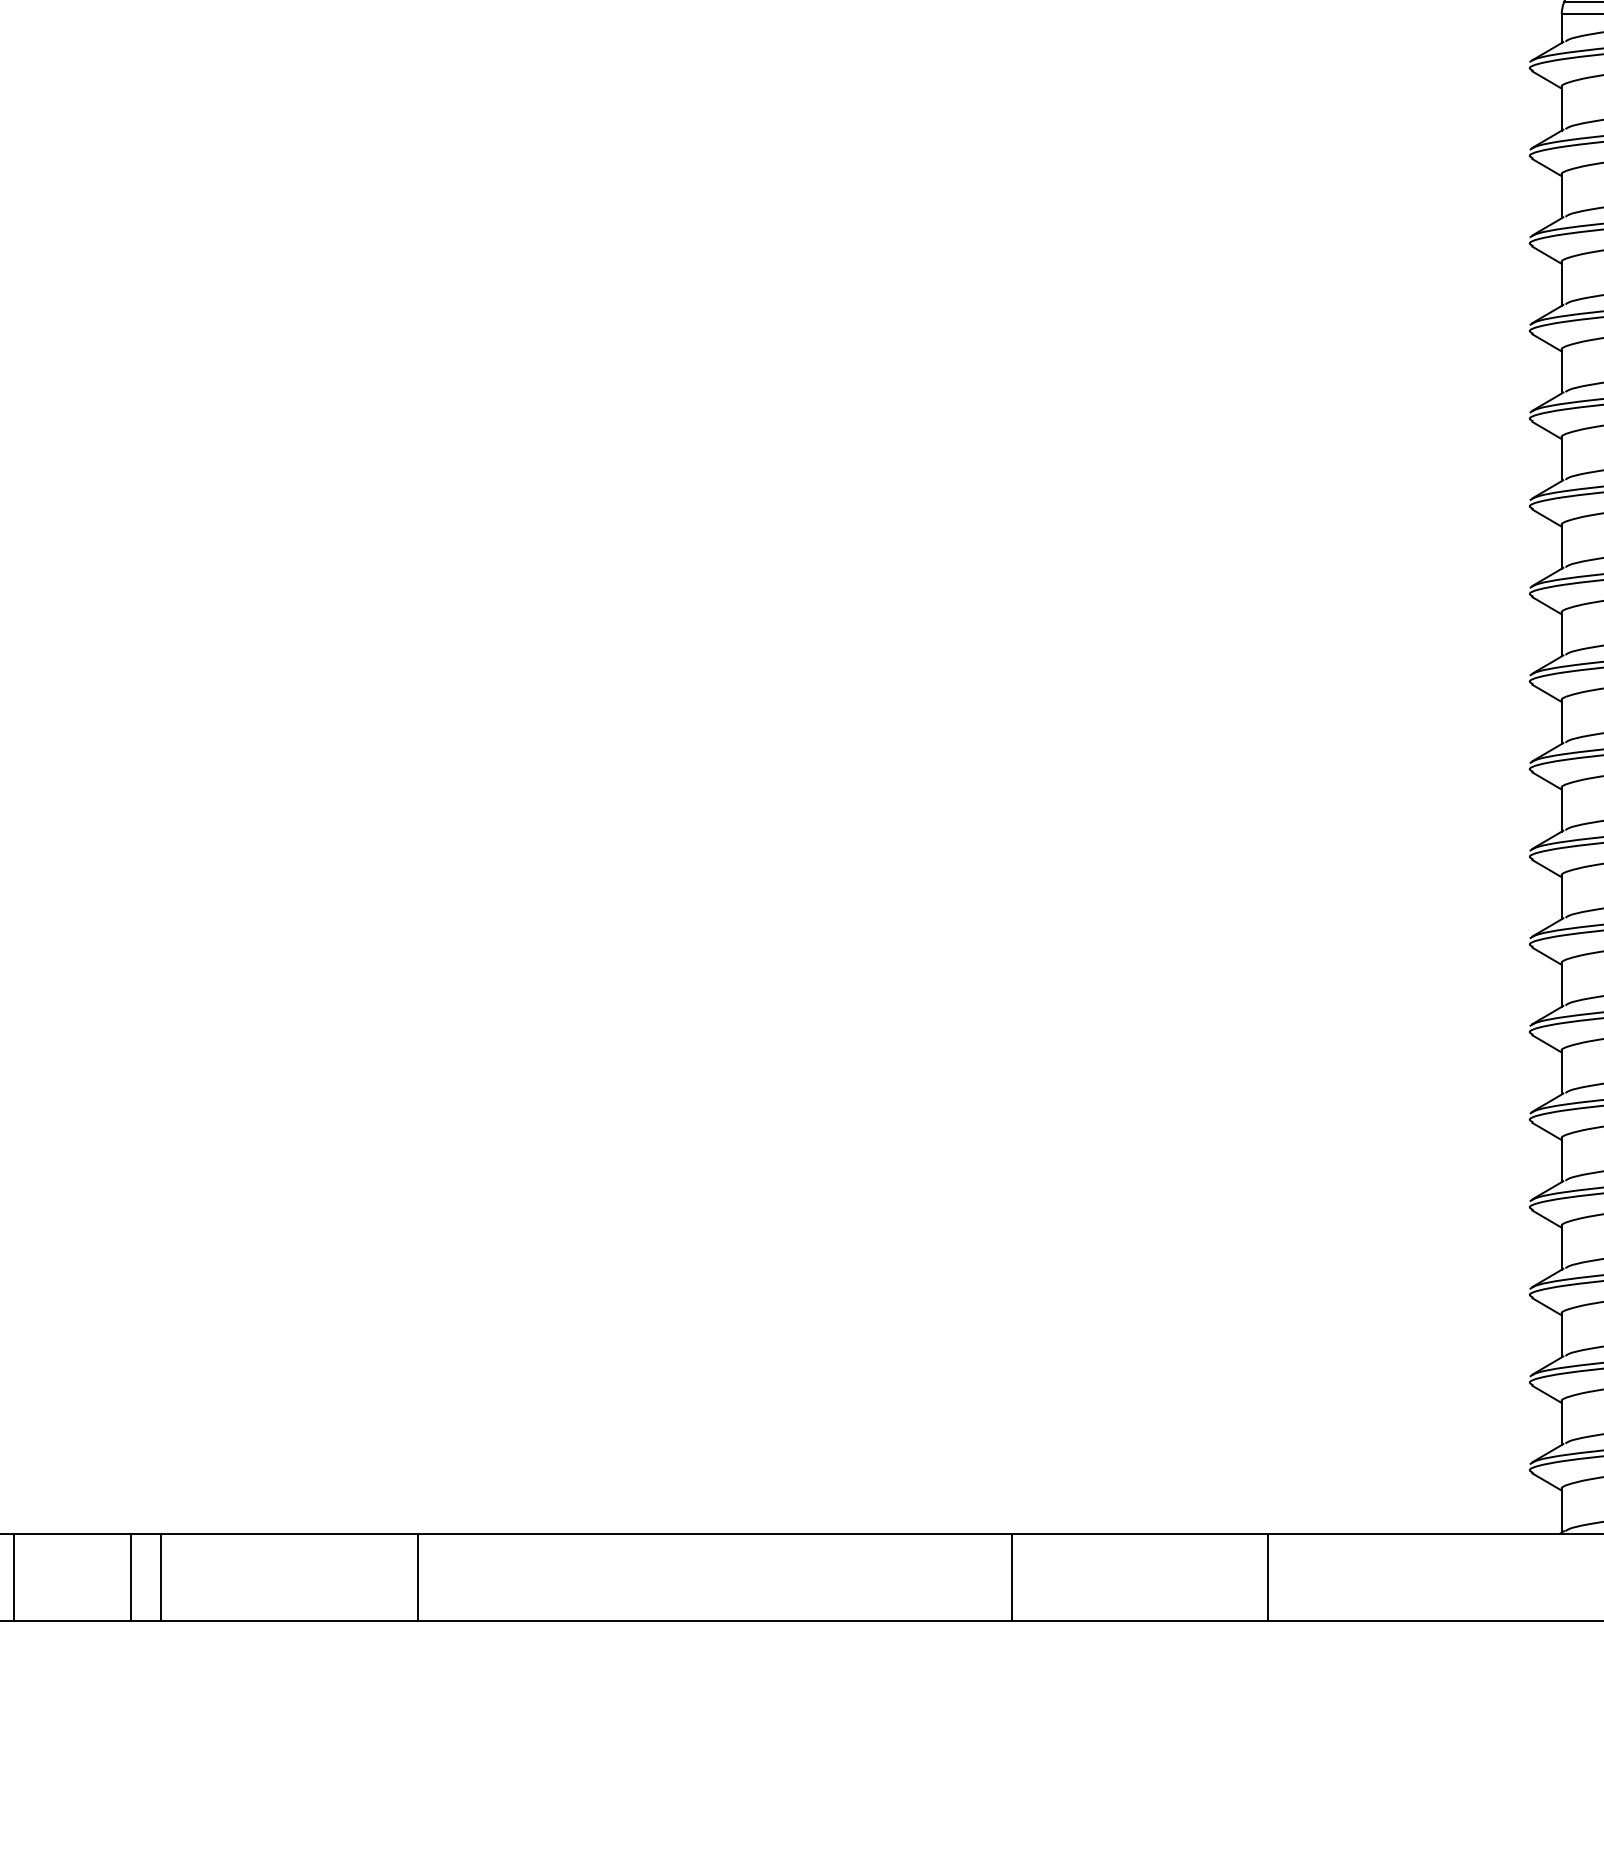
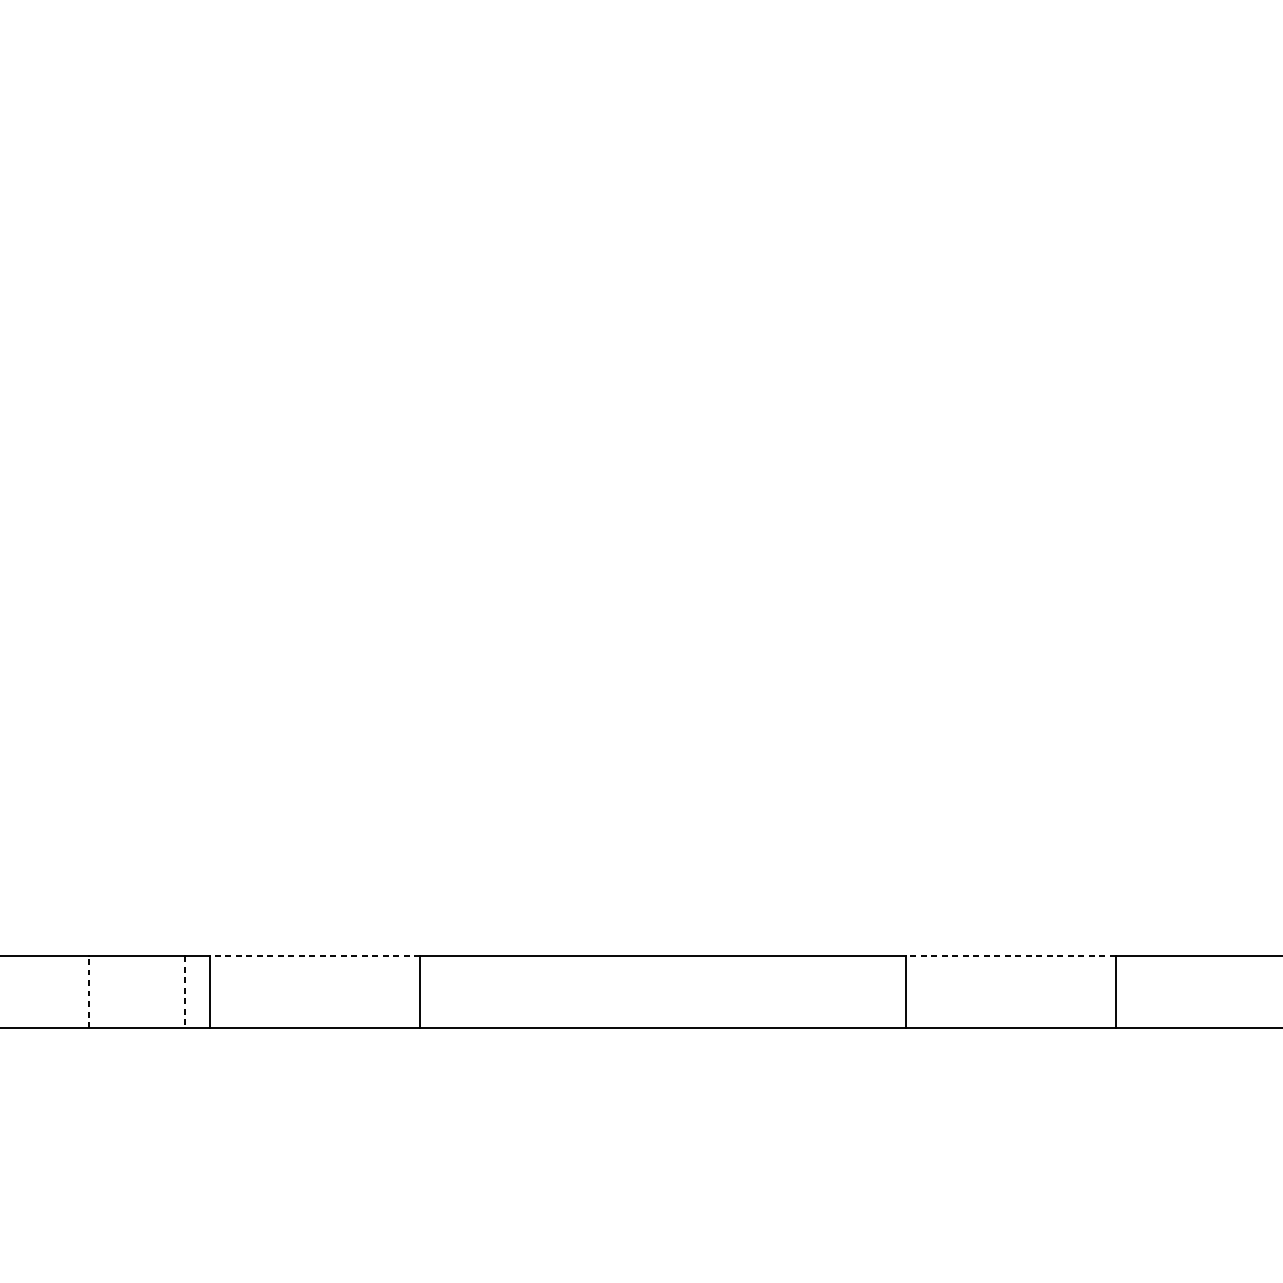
line: (289, 1533) -> (314, 956), solid -> dashed
line: (1139, 1533) -> (1010, 956), solid -> dashed
line: (13, 1577) -> (89, 992), solid -> dashed
line: (130, 1577) -> (184, 992), solid -> dashed

